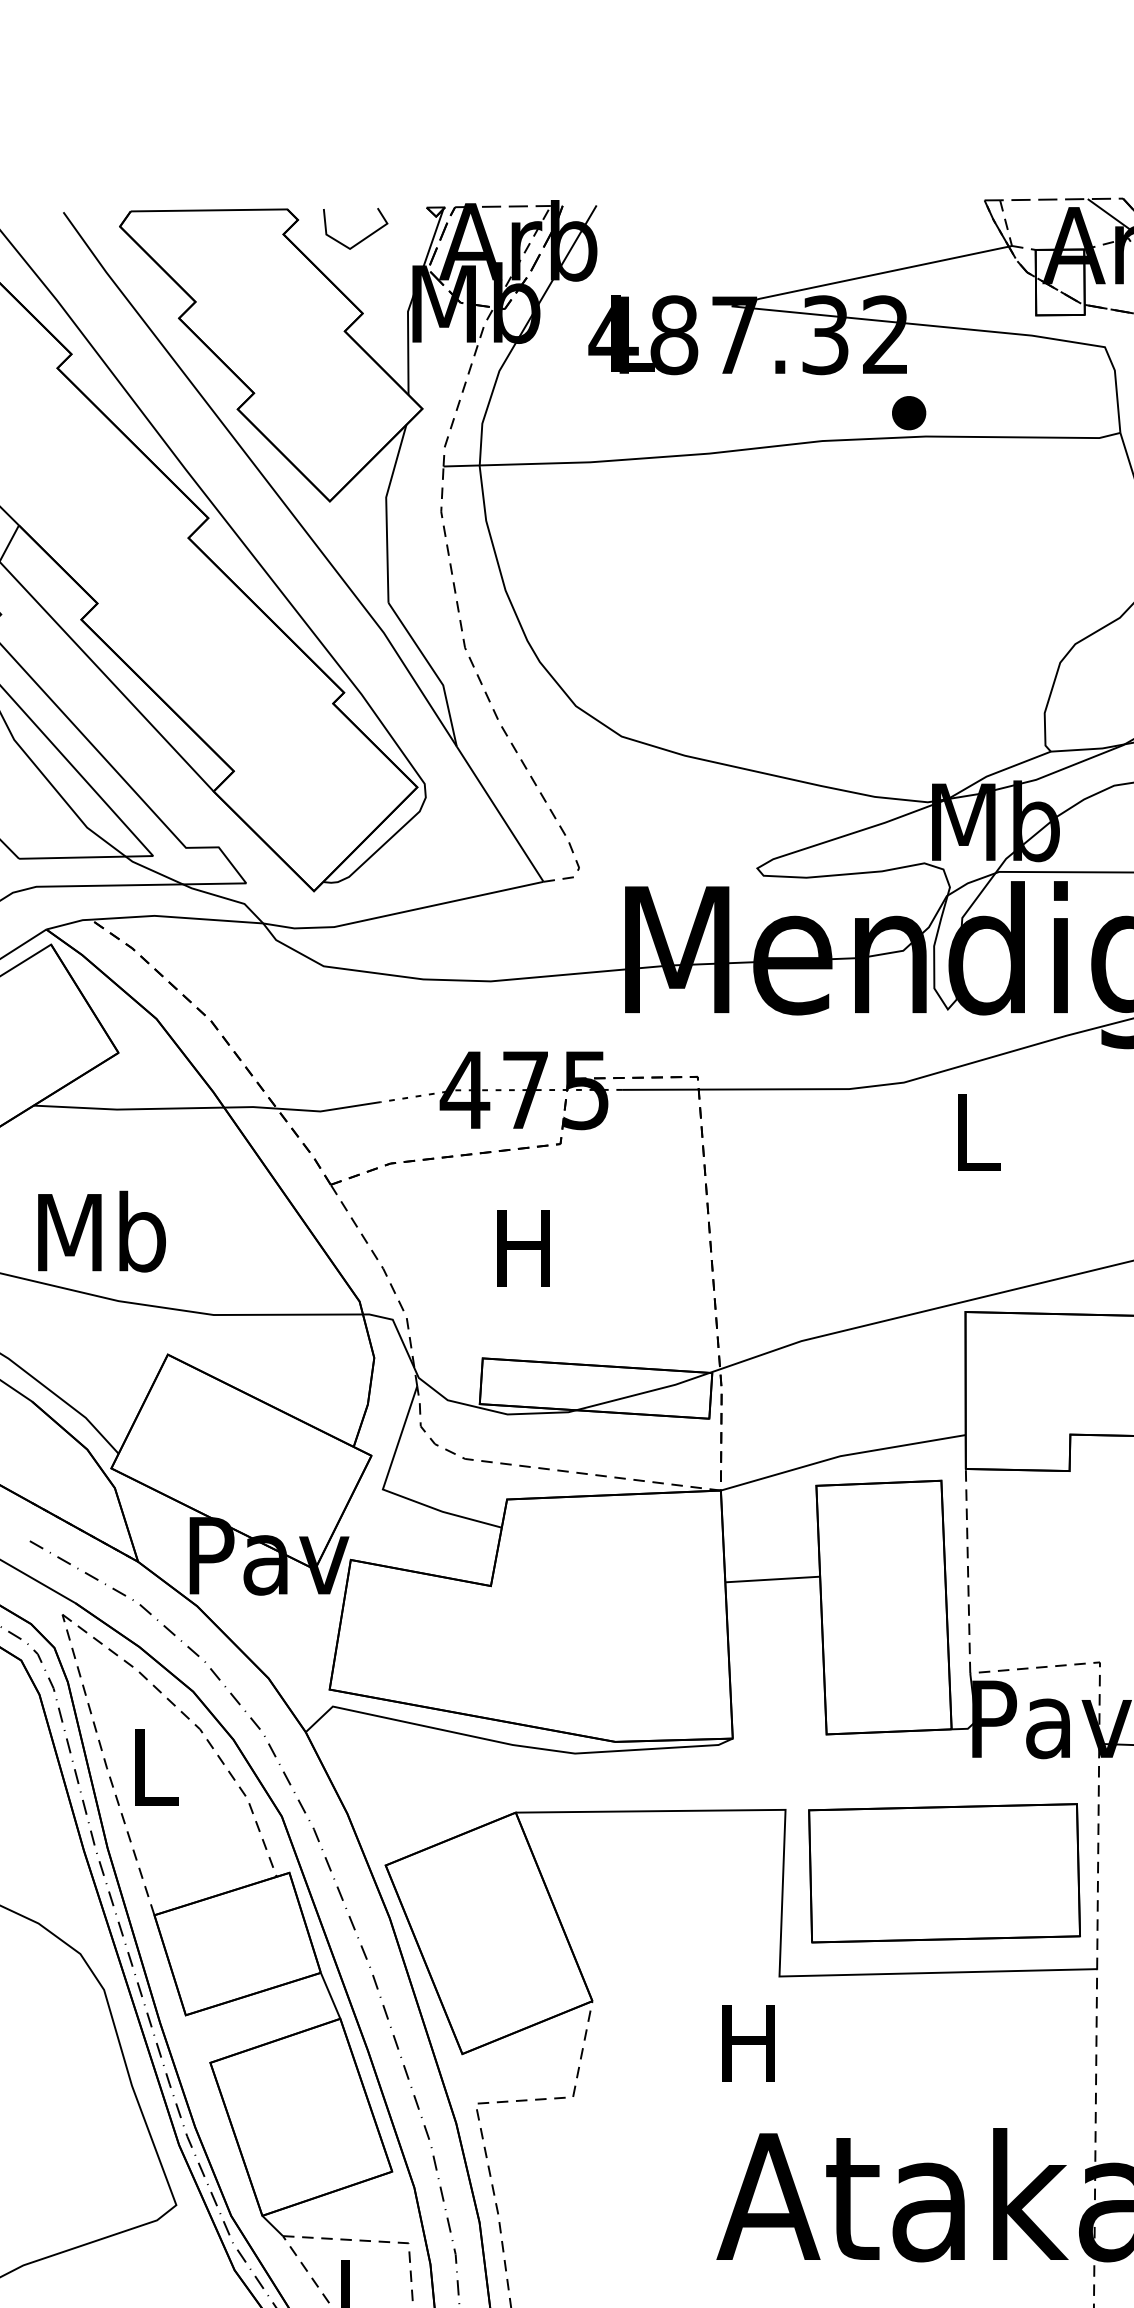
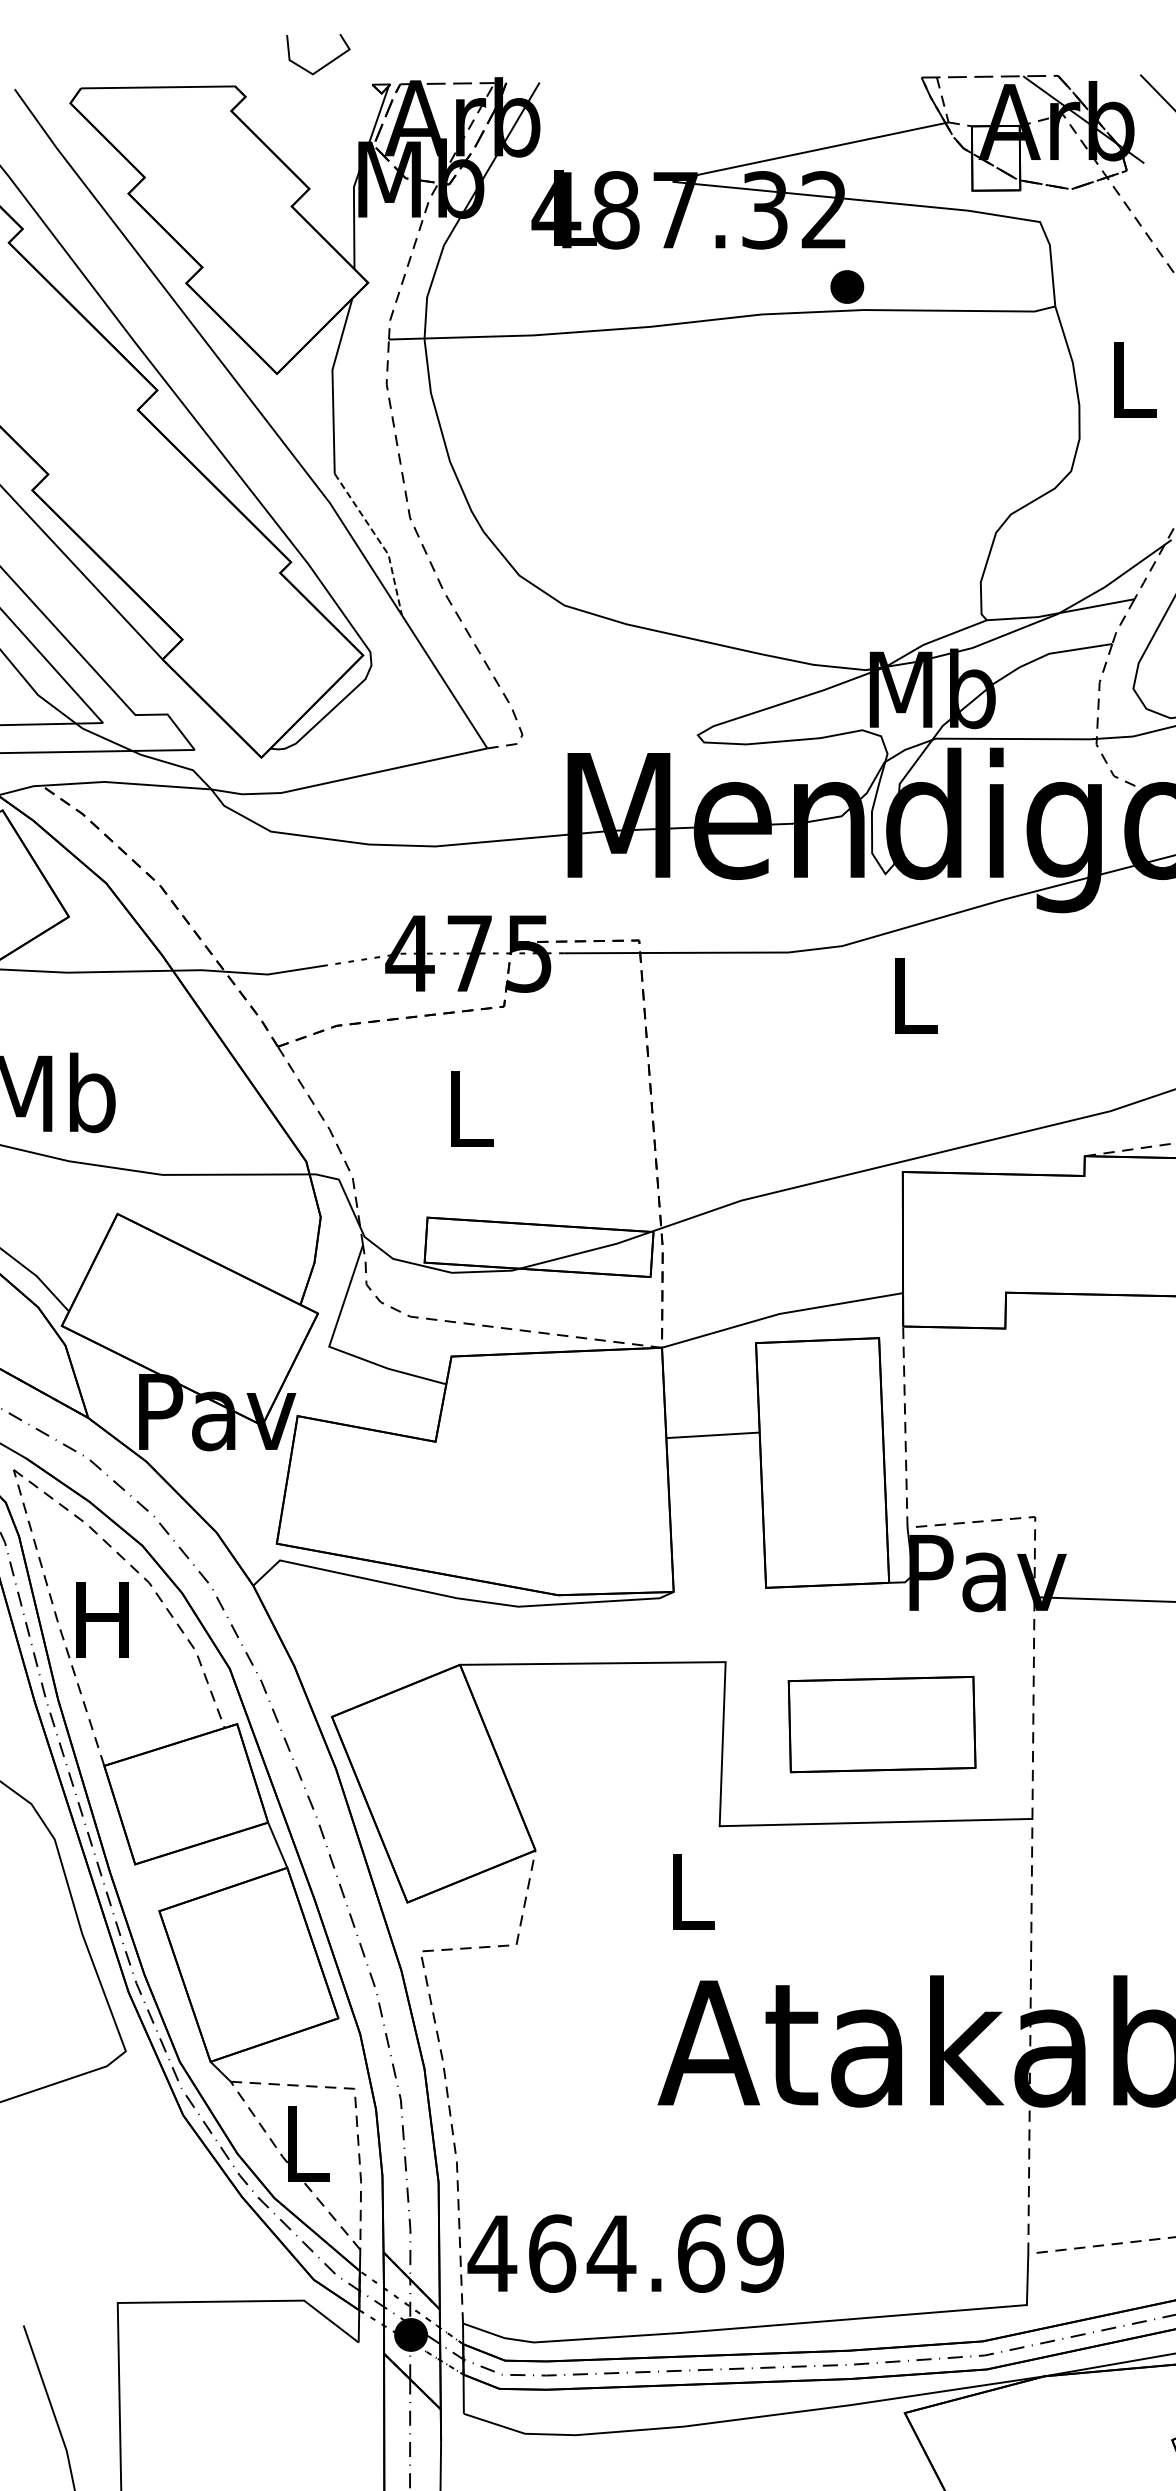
line: (362, 238) -> (325, 64), moved
line: (433, 670) -> (379, 540), solid -> dashed
text: (523, 1247) -> (467, 1108), H -> L
text: (152, 1766) -> (102, 1619), L -> H
part: (943, 1873) -> (881, 1724), size x0.7
text: (748, 2042) -> (689, 1891), H -> L

